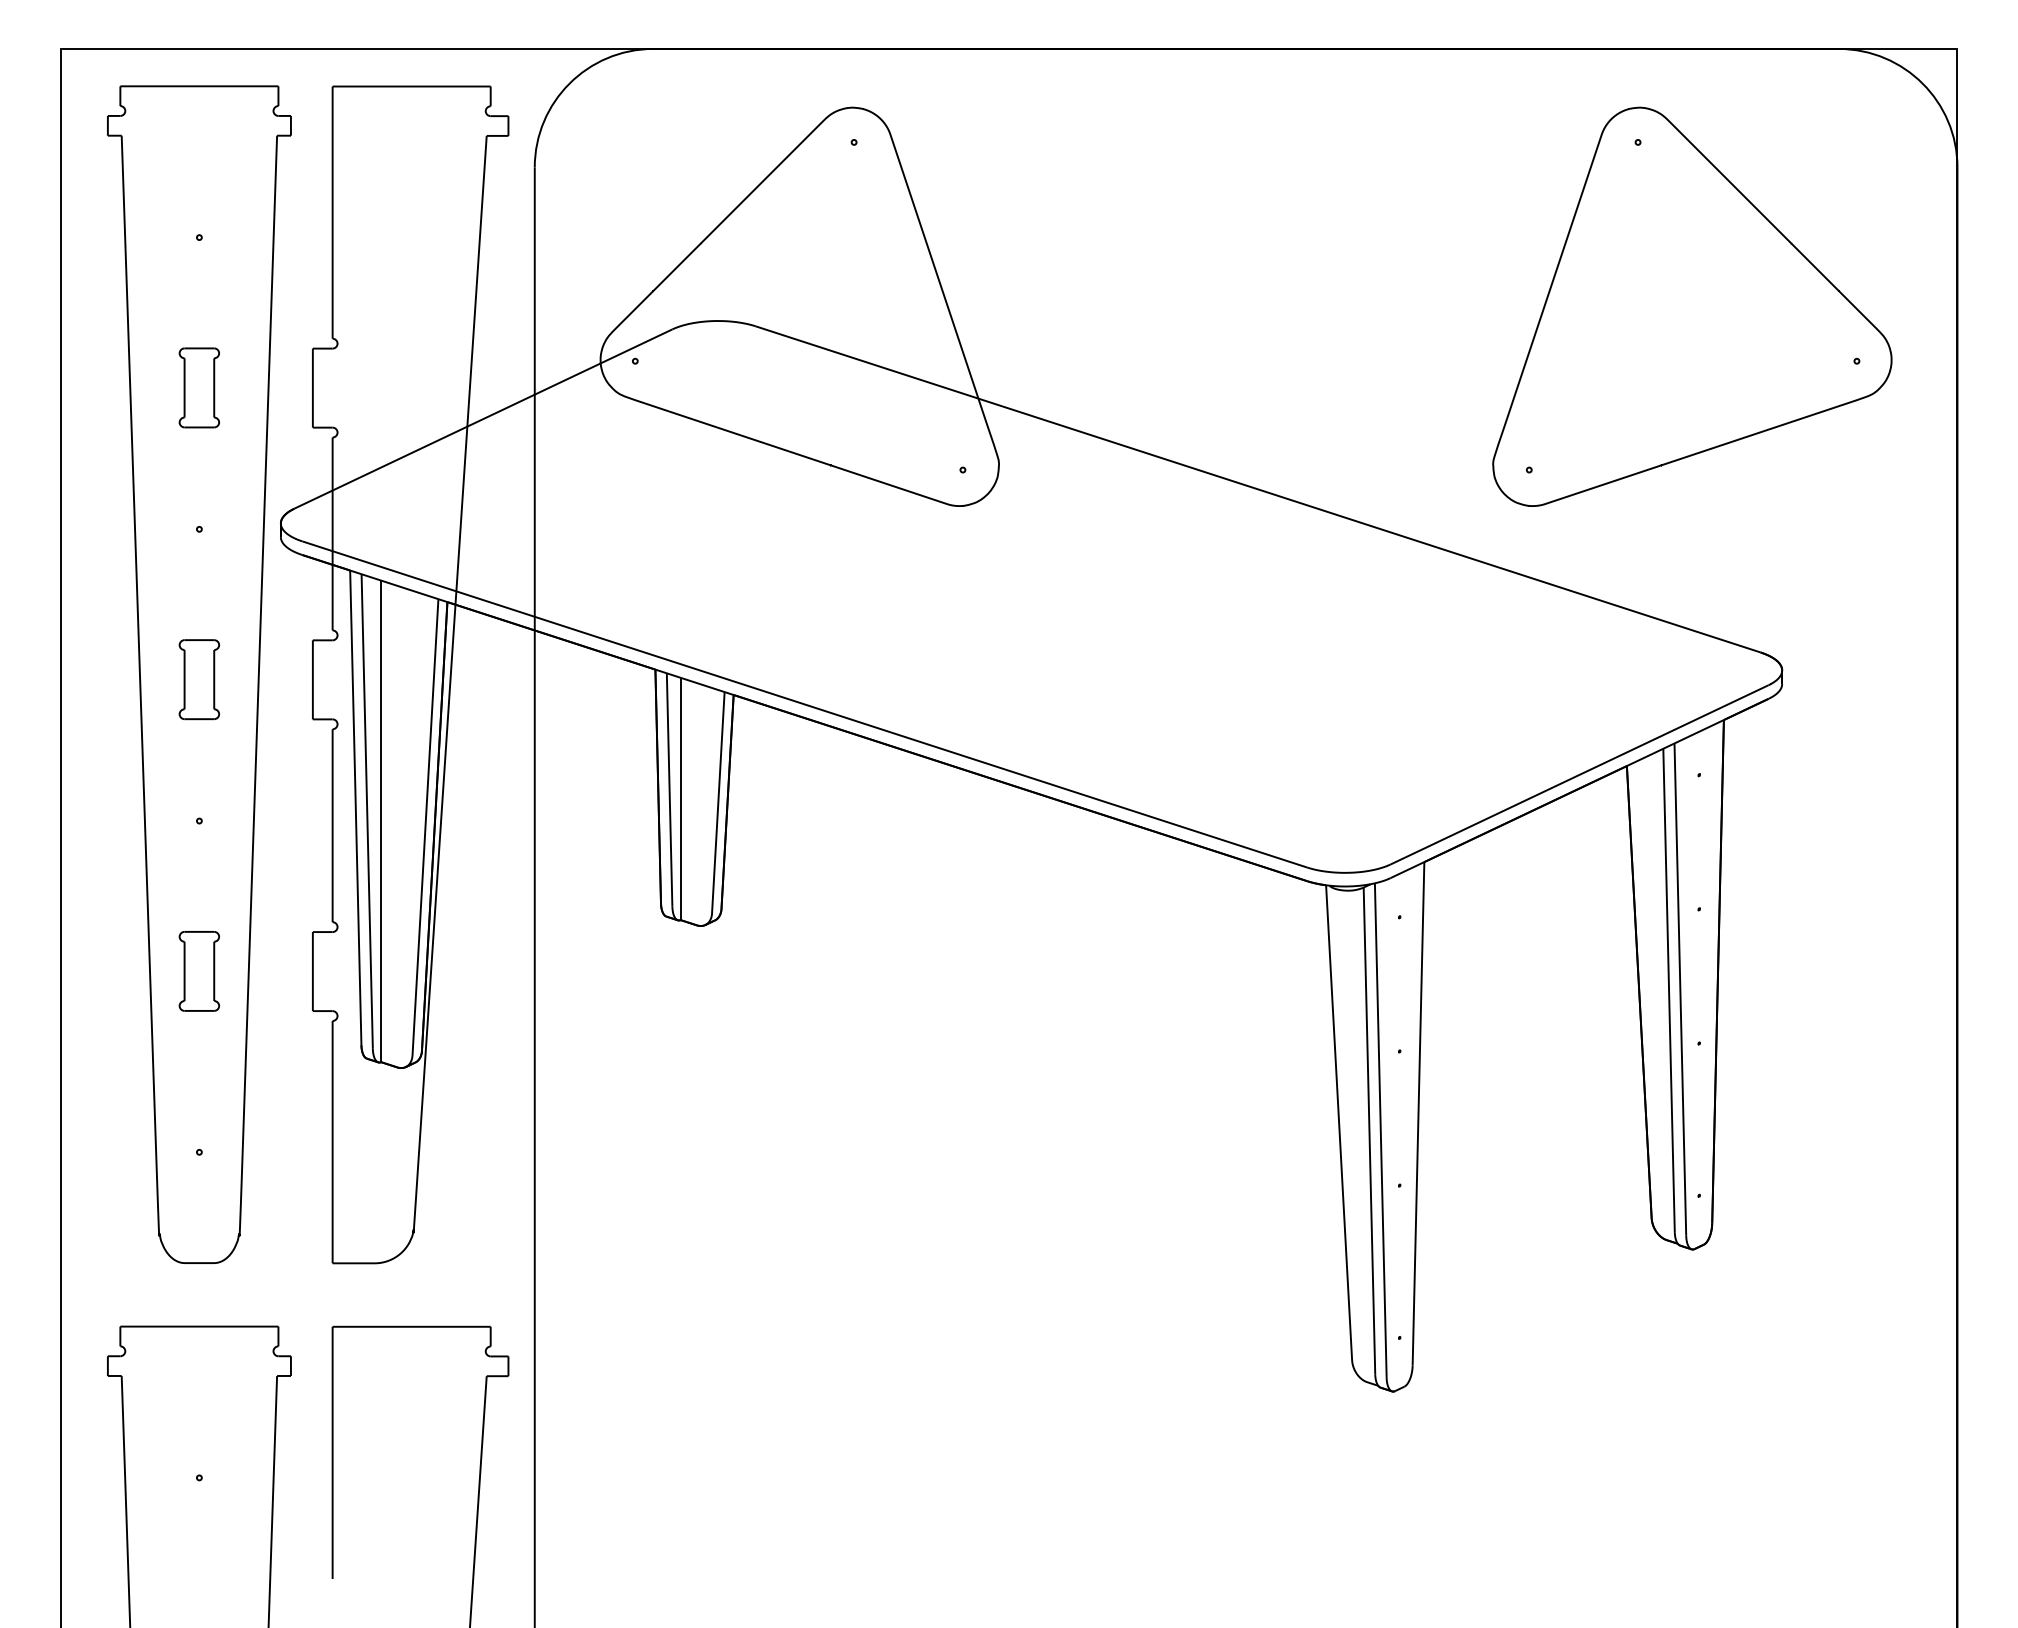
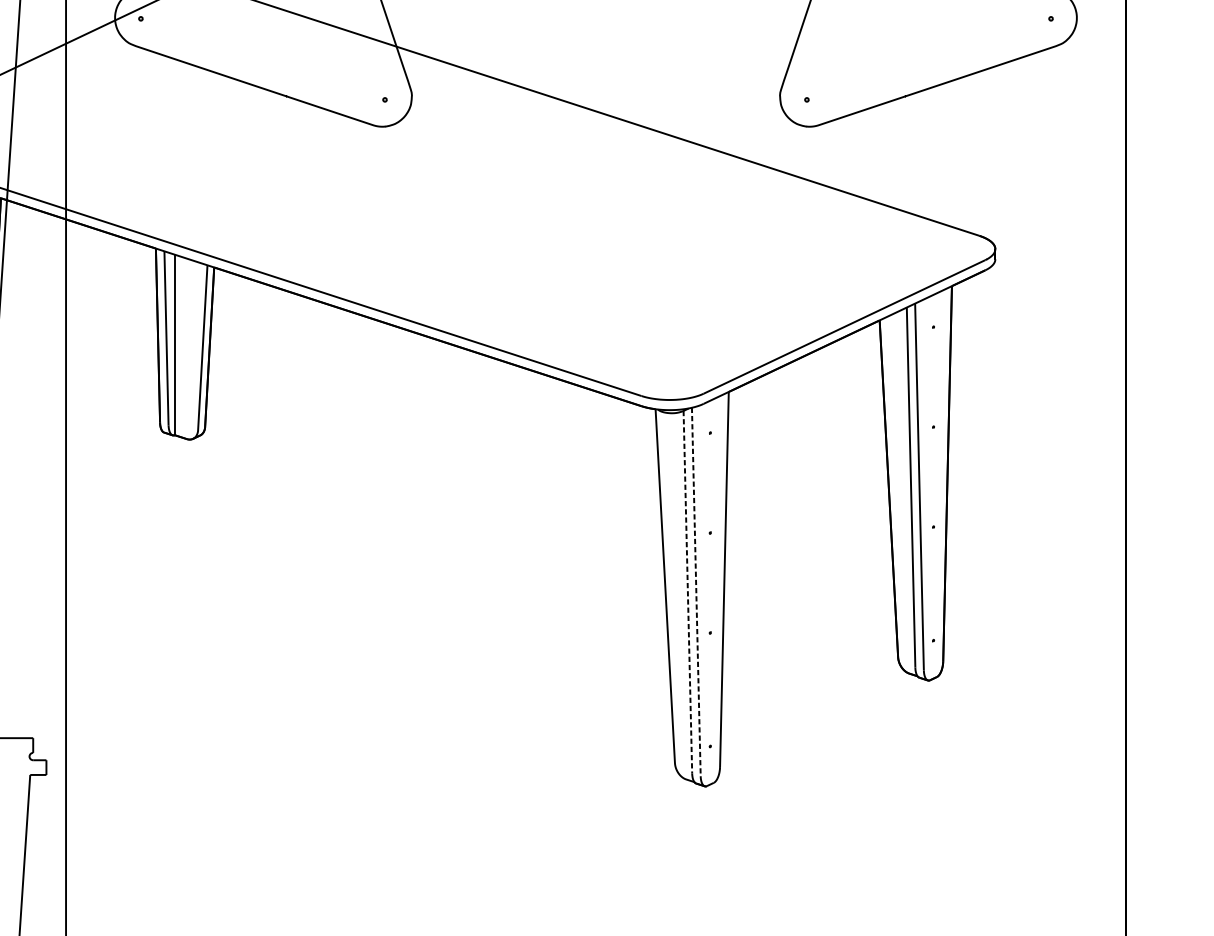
line: (1369, 1131) -> (687, 592), solid -> dashed
line: (1380, 1131) -> (696, 592), solid -> dashed

